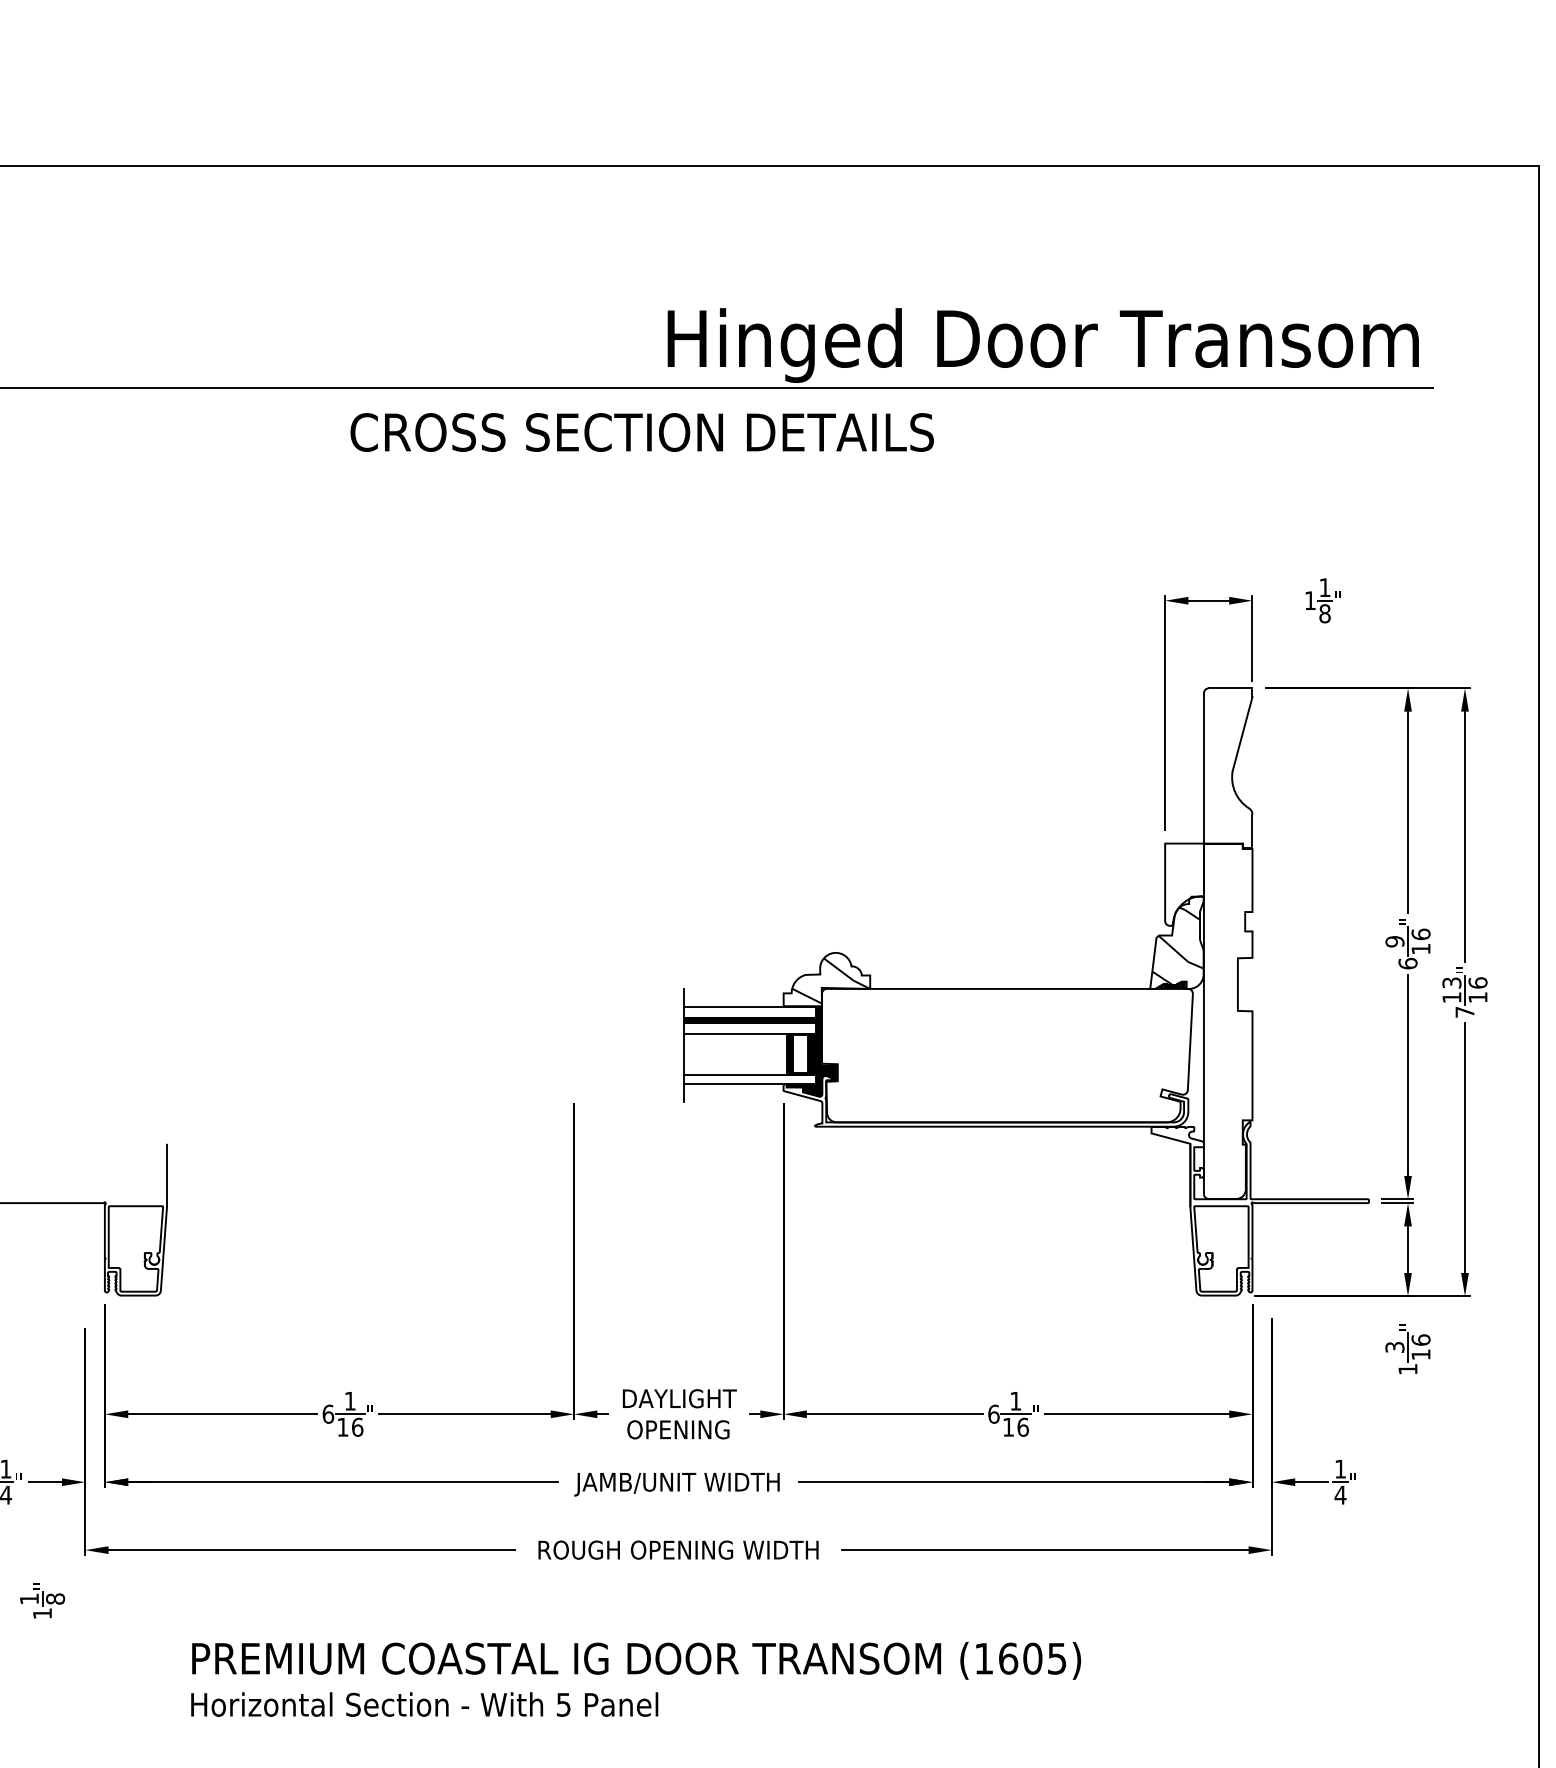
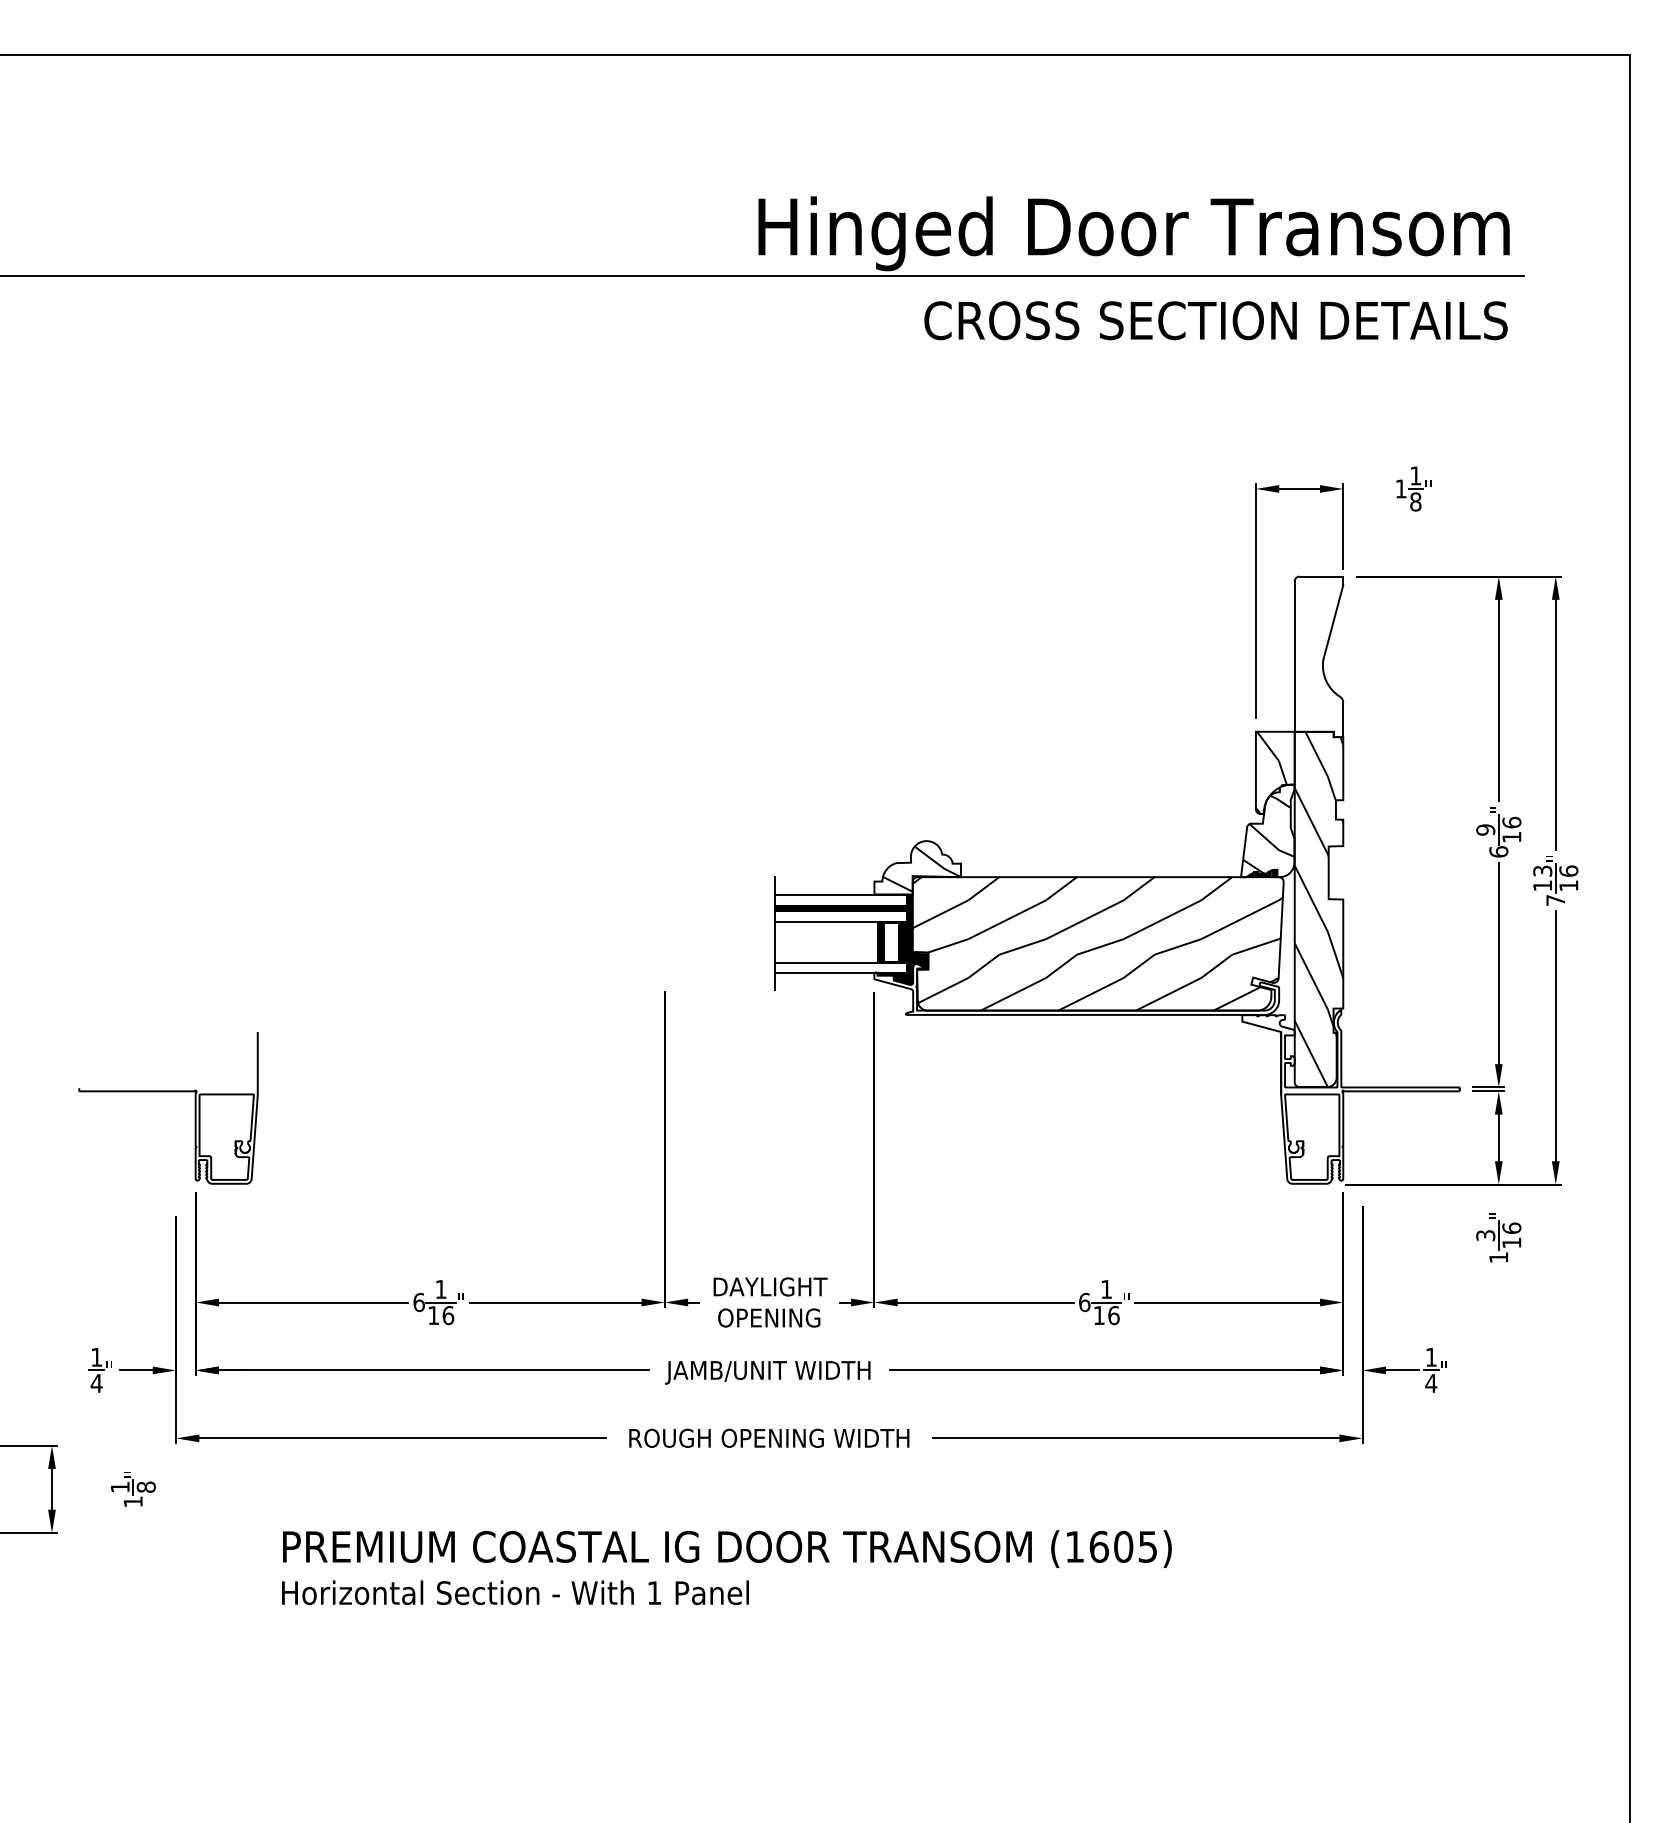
text: (641, 432) -> (1215, 320), moved
hatch: (1179, 884) -> (1270, 772), added
hatch: (1227, 1021) -> (1318, 909), added
hatch: (1006, 1055) -> (1097, 943), added
text: (563, 1705) -> (654, 1593), 5 -> 1

